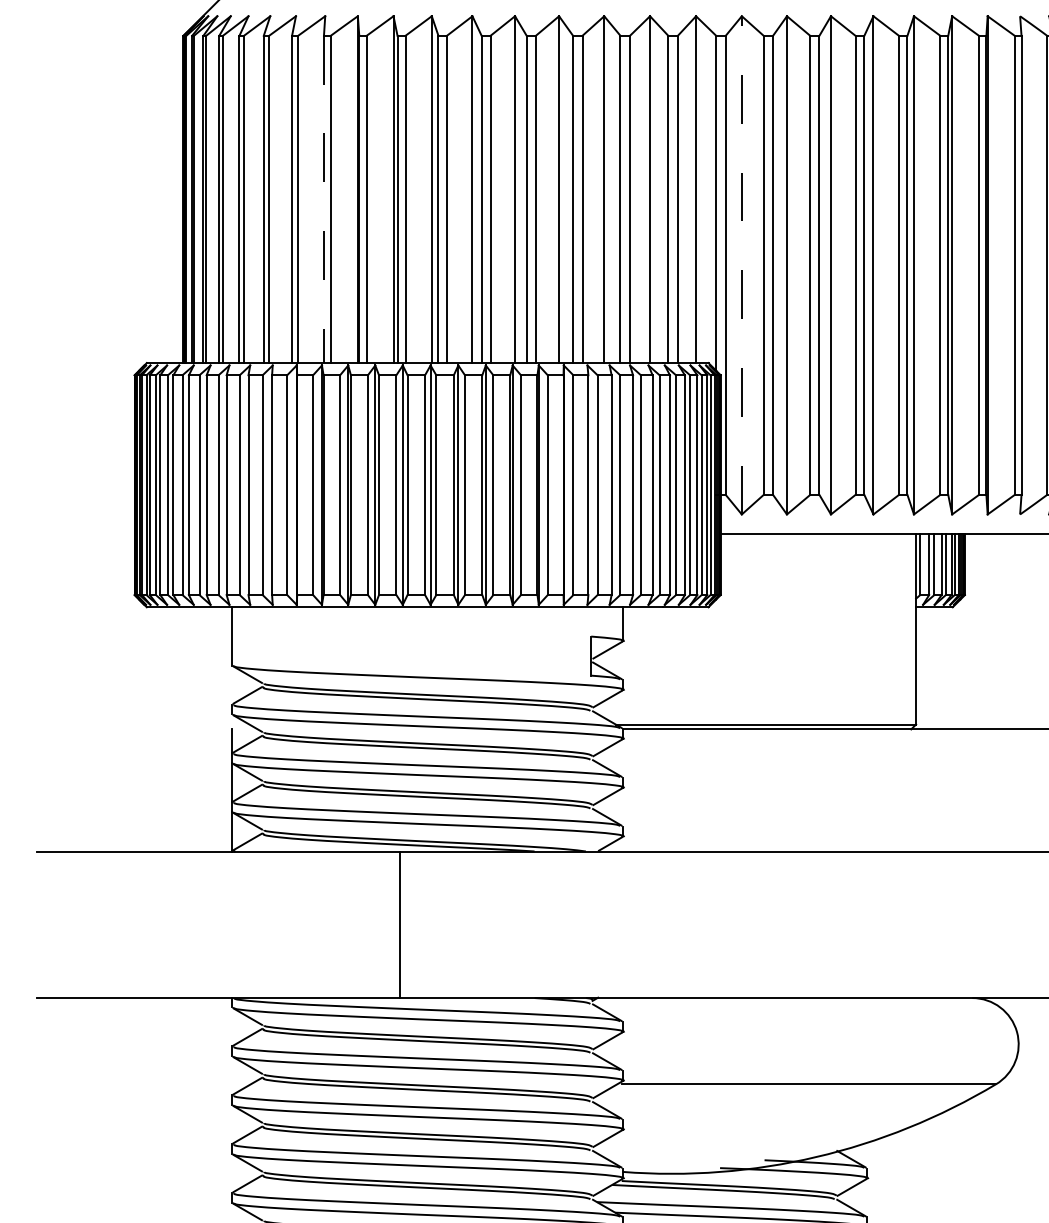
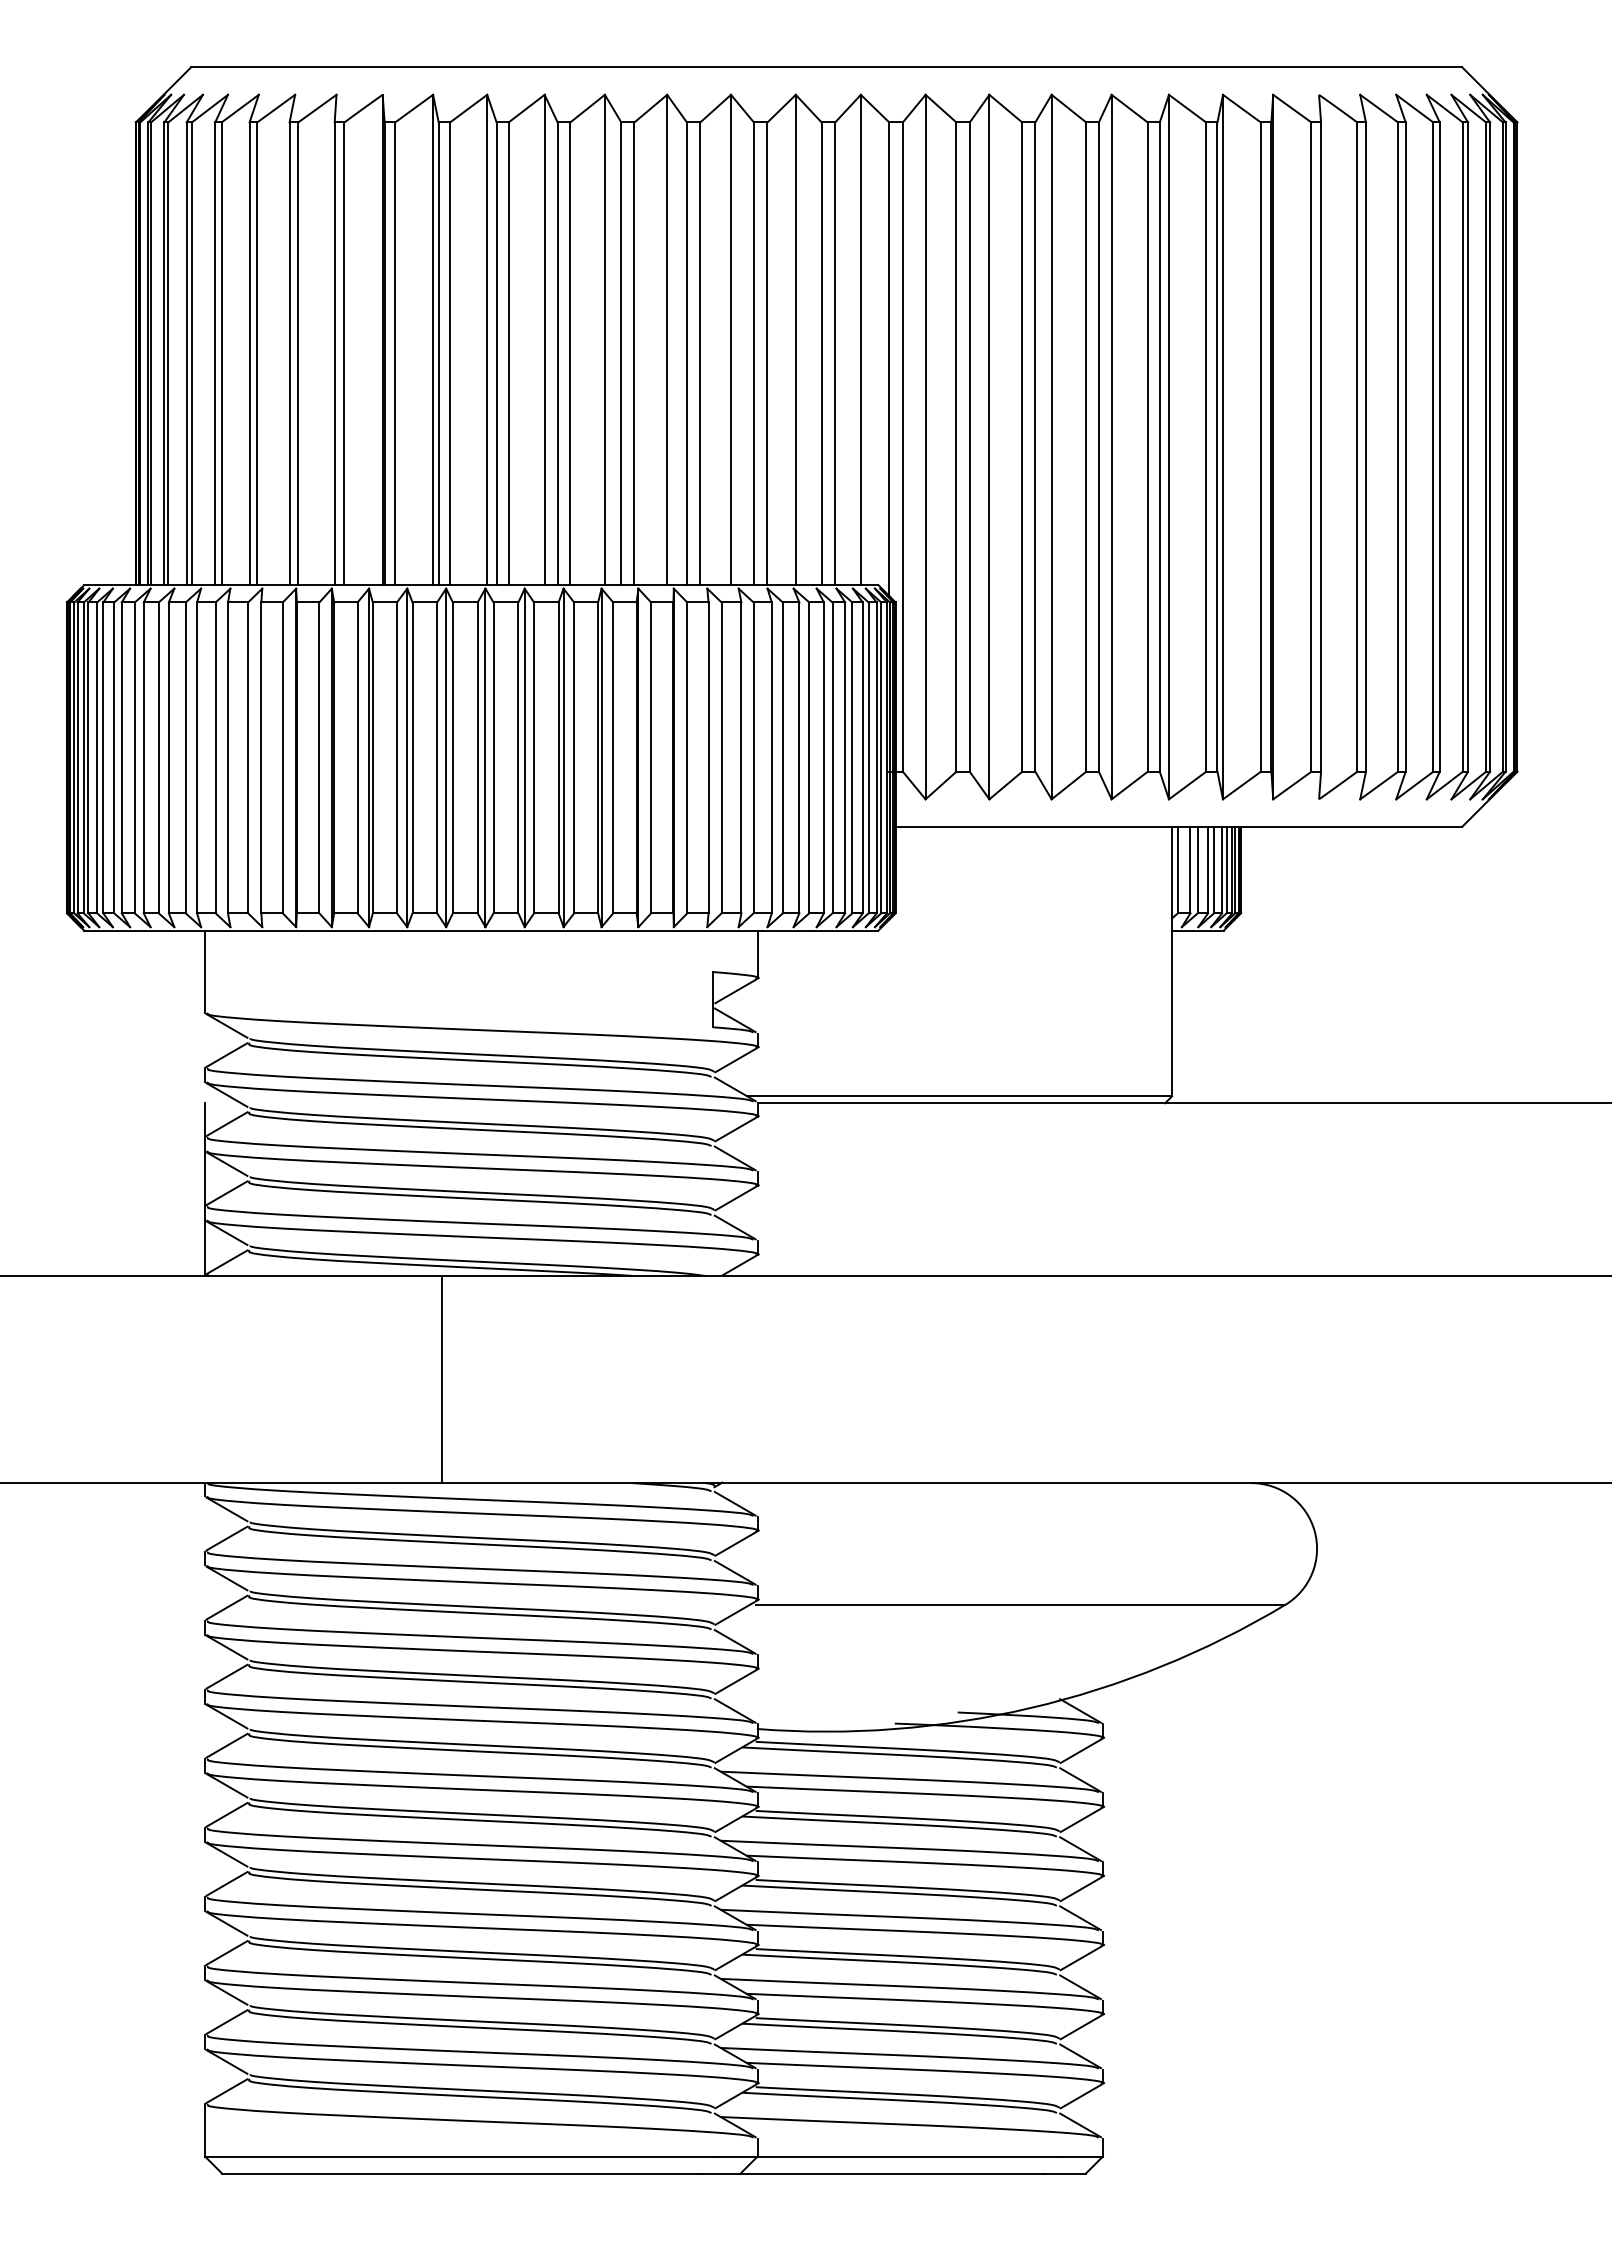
line: (323, 199) -> (334, 354), dashed -> solid
line: (741, 264) -> (925, 446), dashed -> solid

